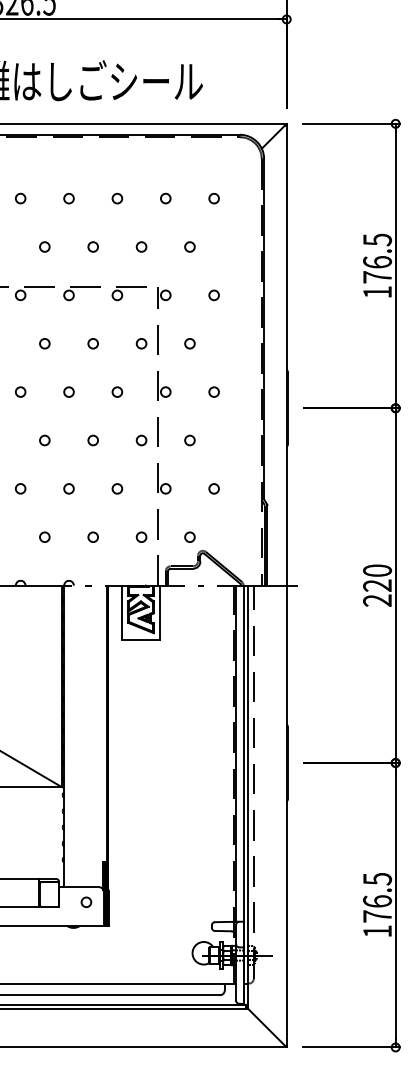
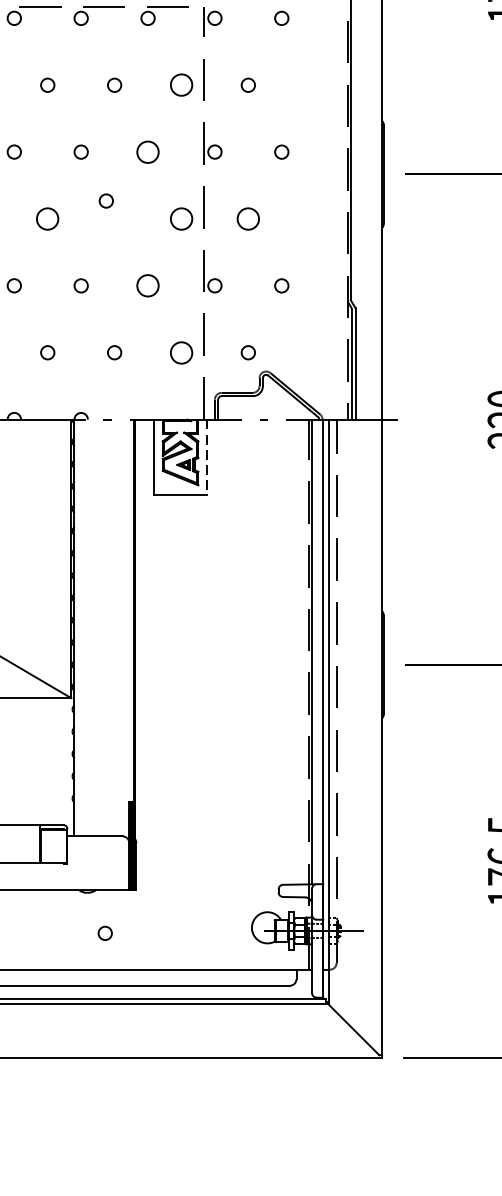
circle: (141, 343) -> (181, 84), size x1.6
circle: (117, 391) -> (148, 151), size x1.6
circle: (44, 440) -> (47, 219), size x1.6
circle: (92, 440) -> (105, 201), moved
circle: (141, 440) -> (181, 219), size x1.6
circle: (189, 440) -> (247, 219), size x1.6
circle: (117, 488) -> (148, 285), size x1.6
circle: (141, 536) -> (181, 351), size x1.6
line: (160, 613) -> (207, 458), solid -> dashed
circle: (86, 901) -> (105, 932), moved

